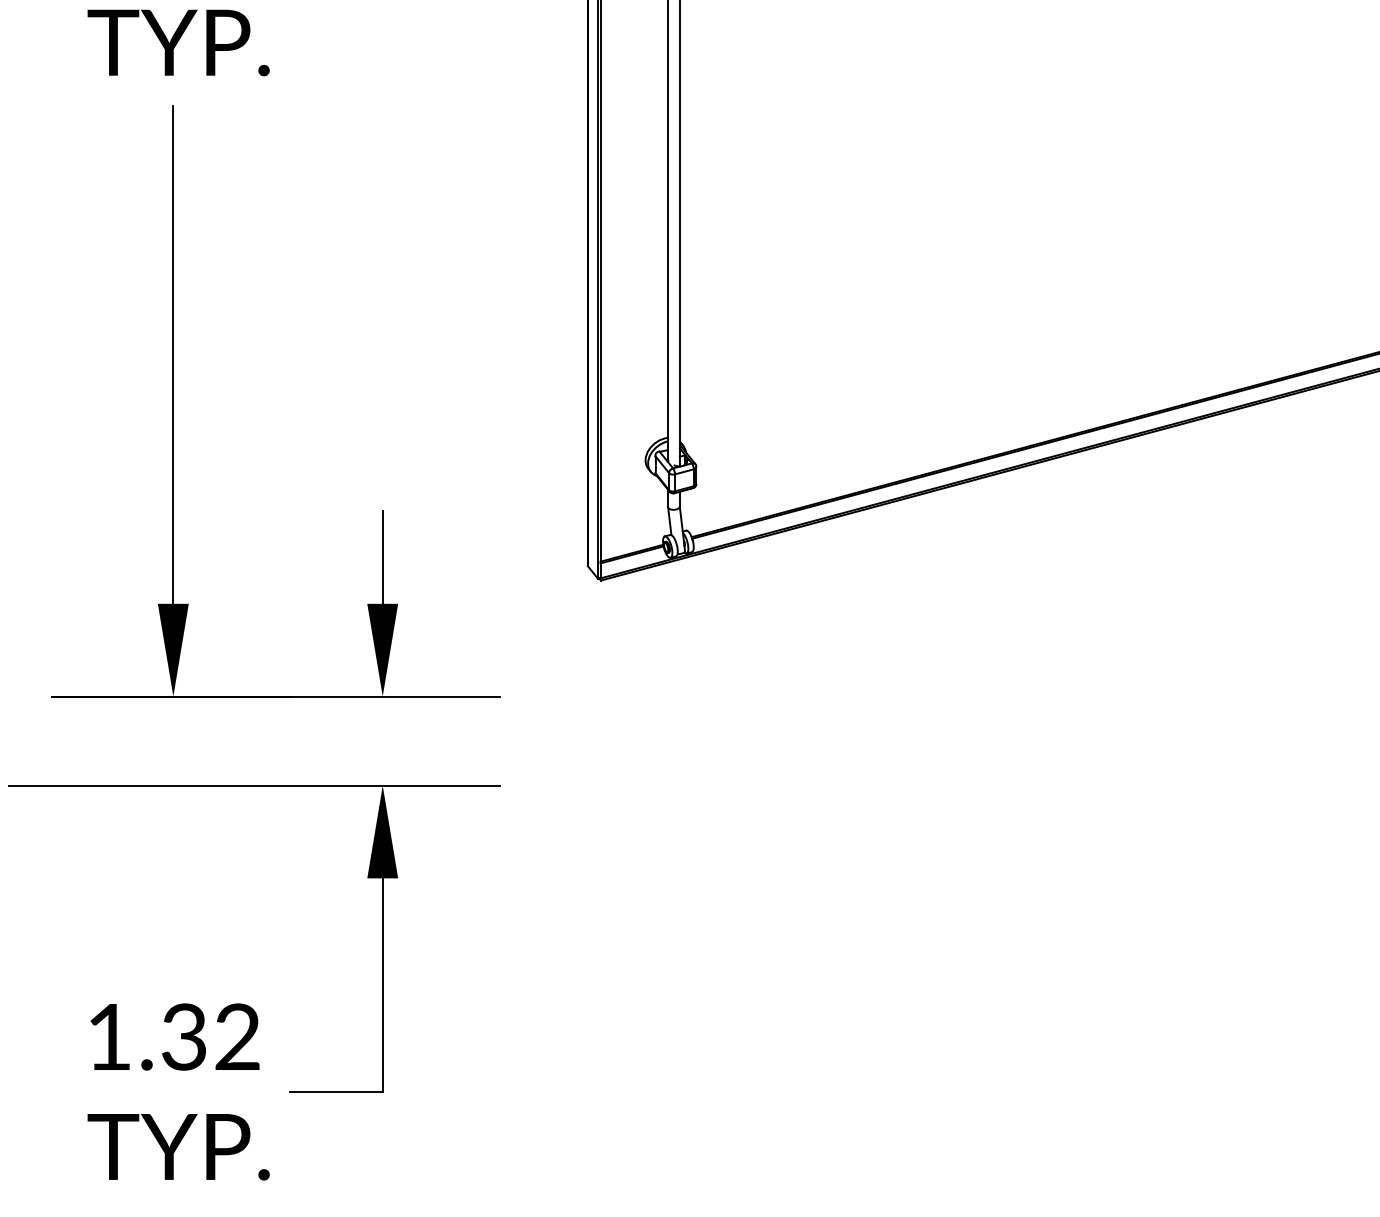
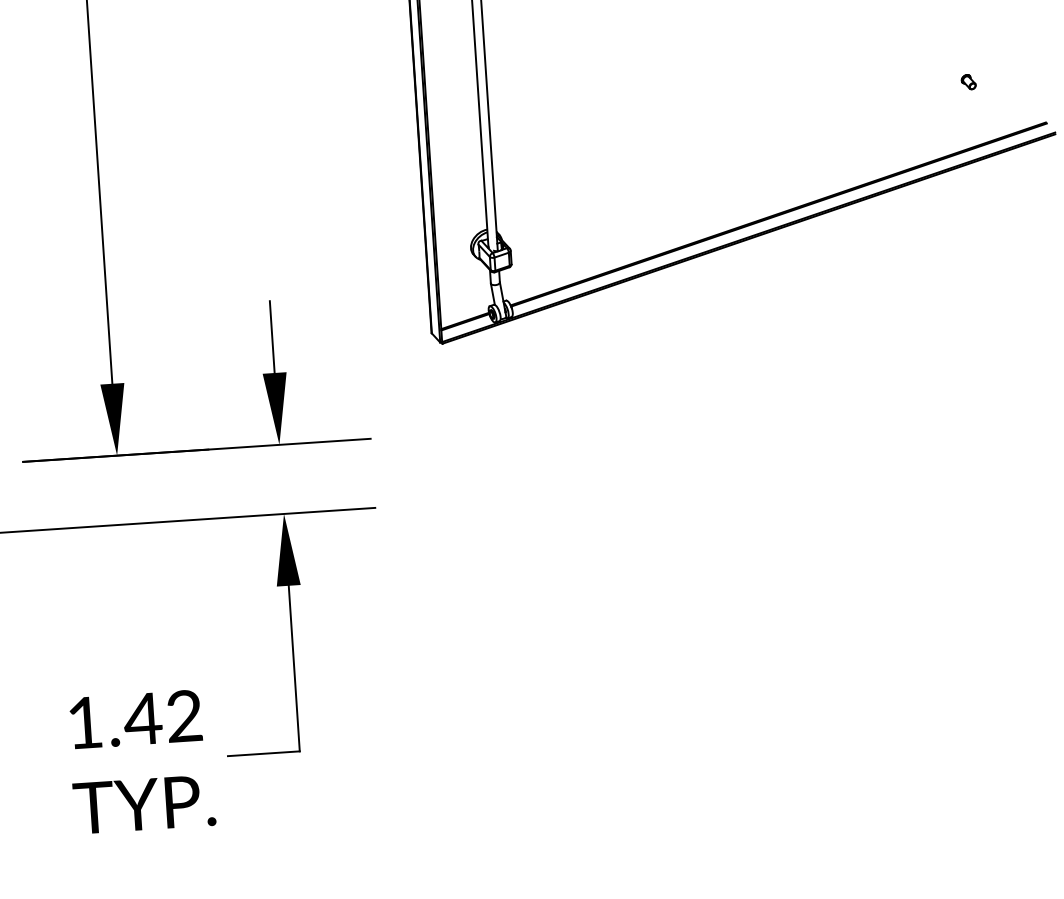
part: (1298, 289) -> (968, 82), added
text: (183, 1036) -> (142, 718), 1.32 -> 1.42

